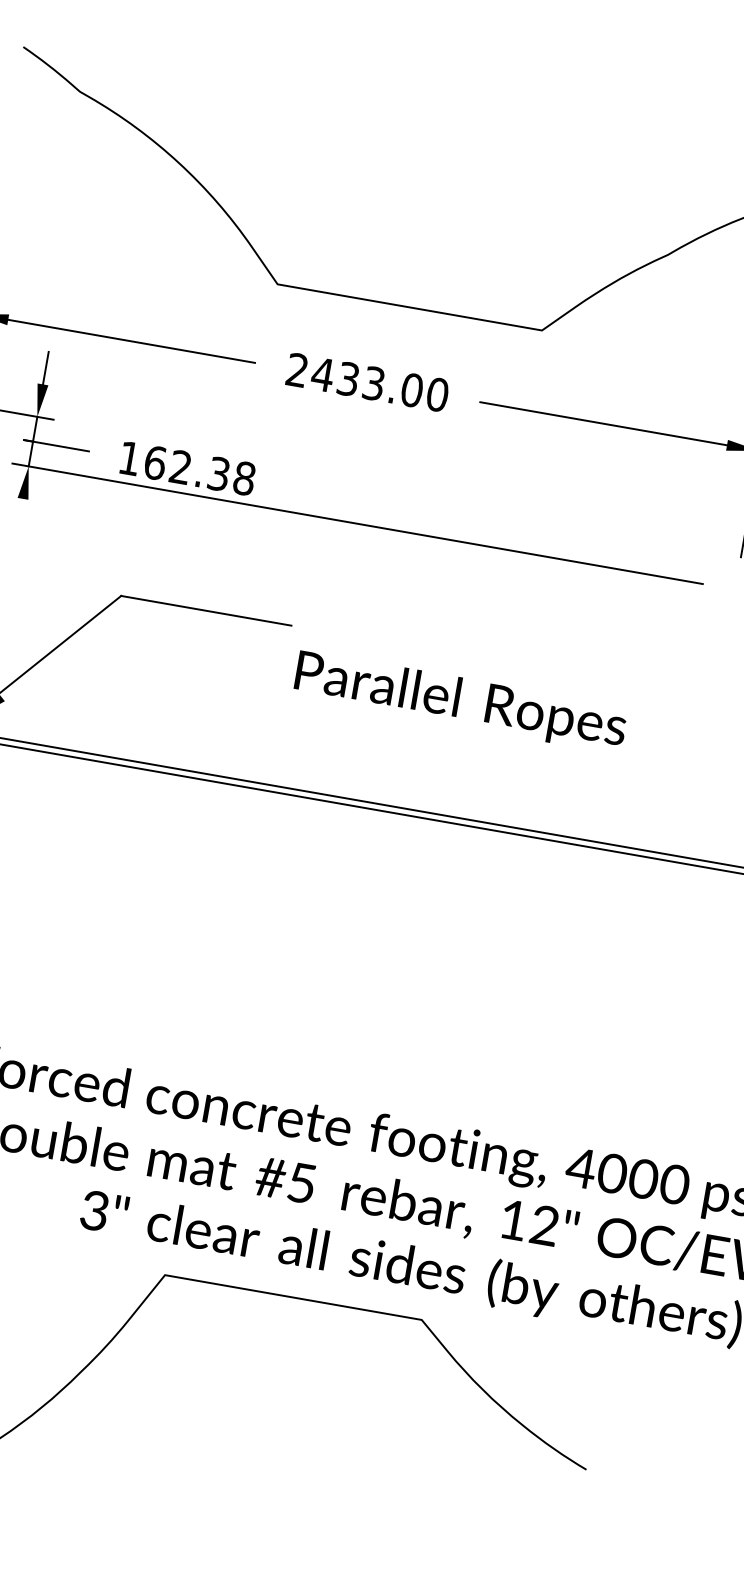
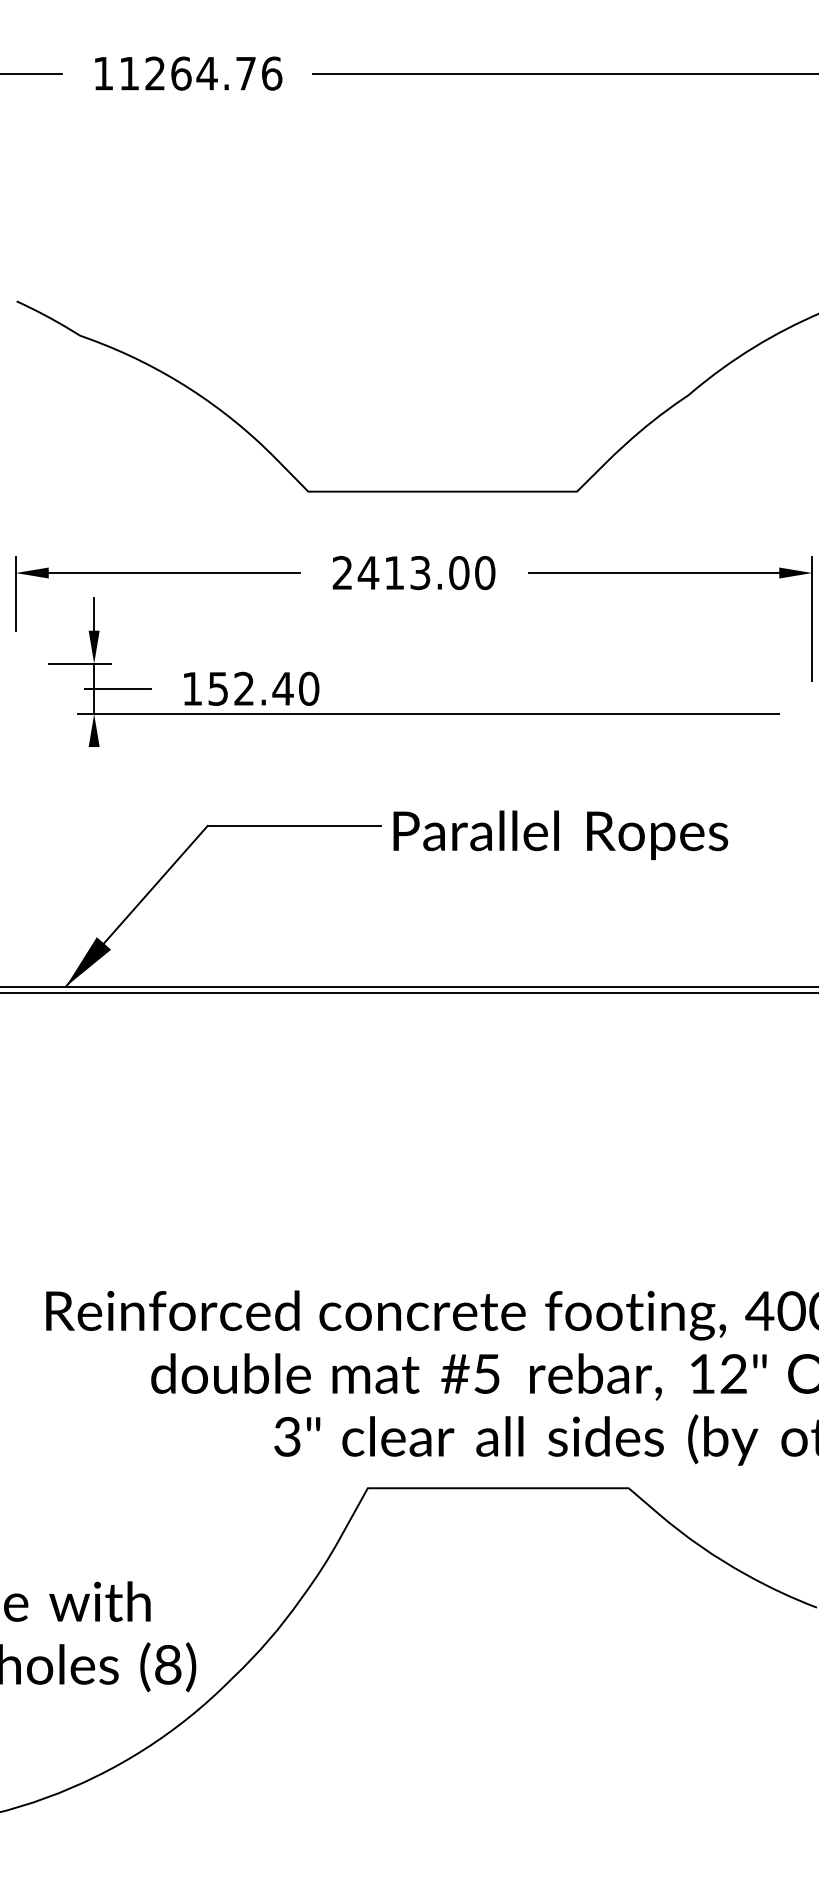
text: (348, 379) -> (394, 573), 2433.00 -> 2413.00
text: (199, 470) -> (263, 688), 162.38 -> 152.40
text: (460, 702) -> (560, 835), moved

